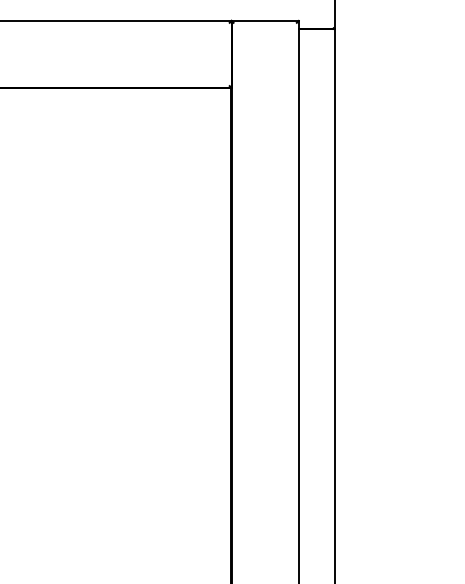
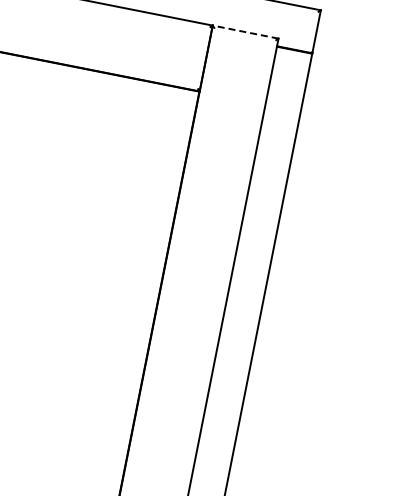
line: (265, 20) -> (246, 31), solid -> dashed

